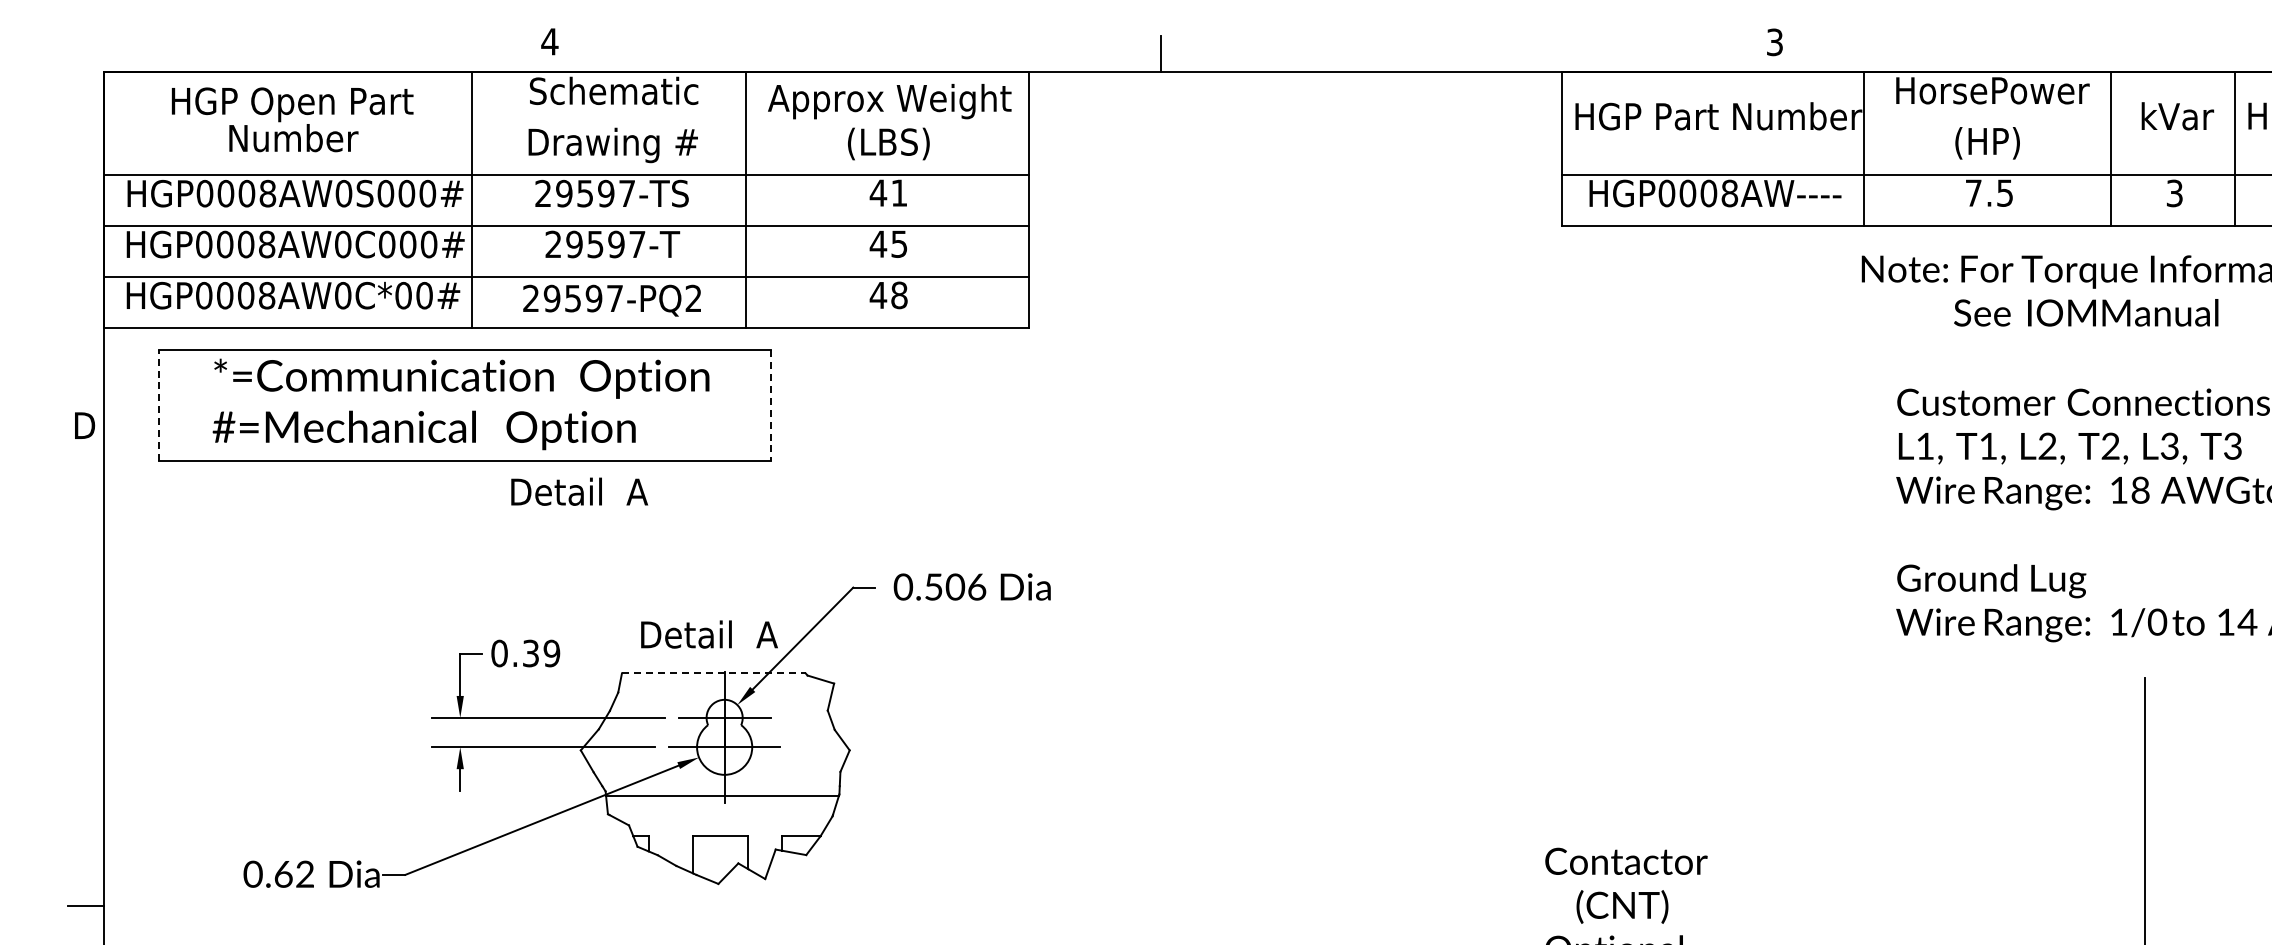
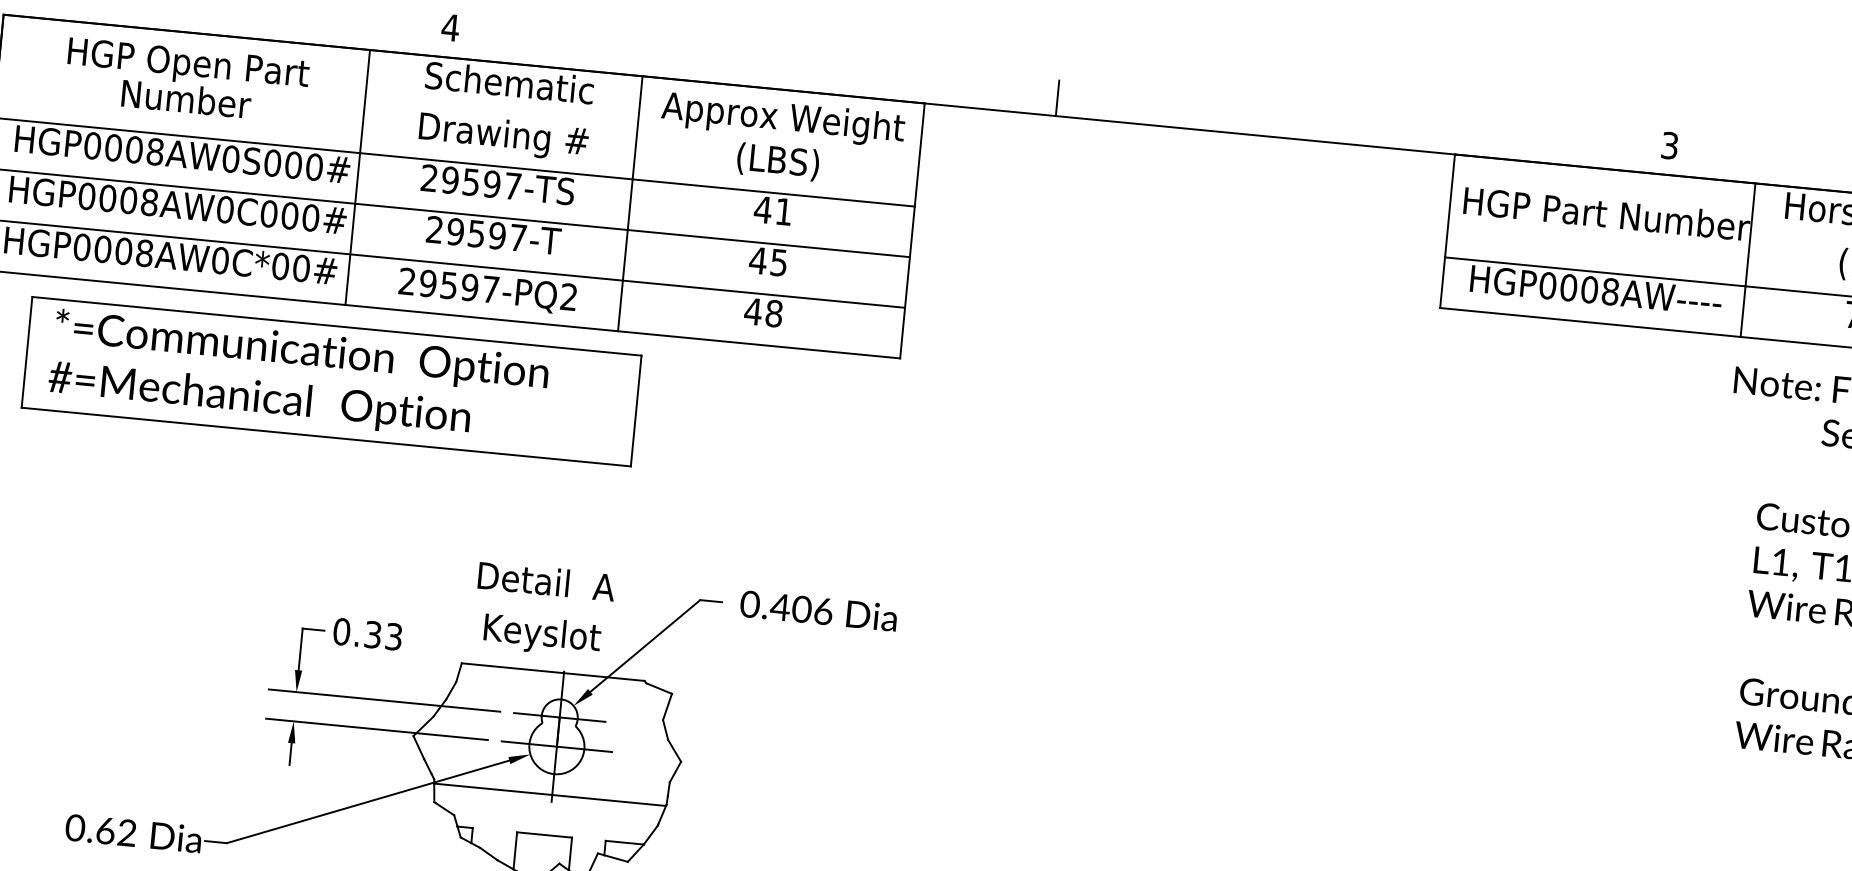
text: (460, 404) -> (297, 377), moved
line: (159, 405) -> (27, 352), dashed -> solid
line: (771, 405) -> (636, 411), dashed -> solid
text: (579, 491) -> (546, 581), moved
text: (933, 586) -> (780, 606), 0.506 -> 0.406
text: (710, 637) -> (553, 636), Detail  A -> Keyslot
text: (551, 653) -> (393, 636), 0.39 -> 0.33
line: (713, 673) -> (552, 672), dashed -> solid

